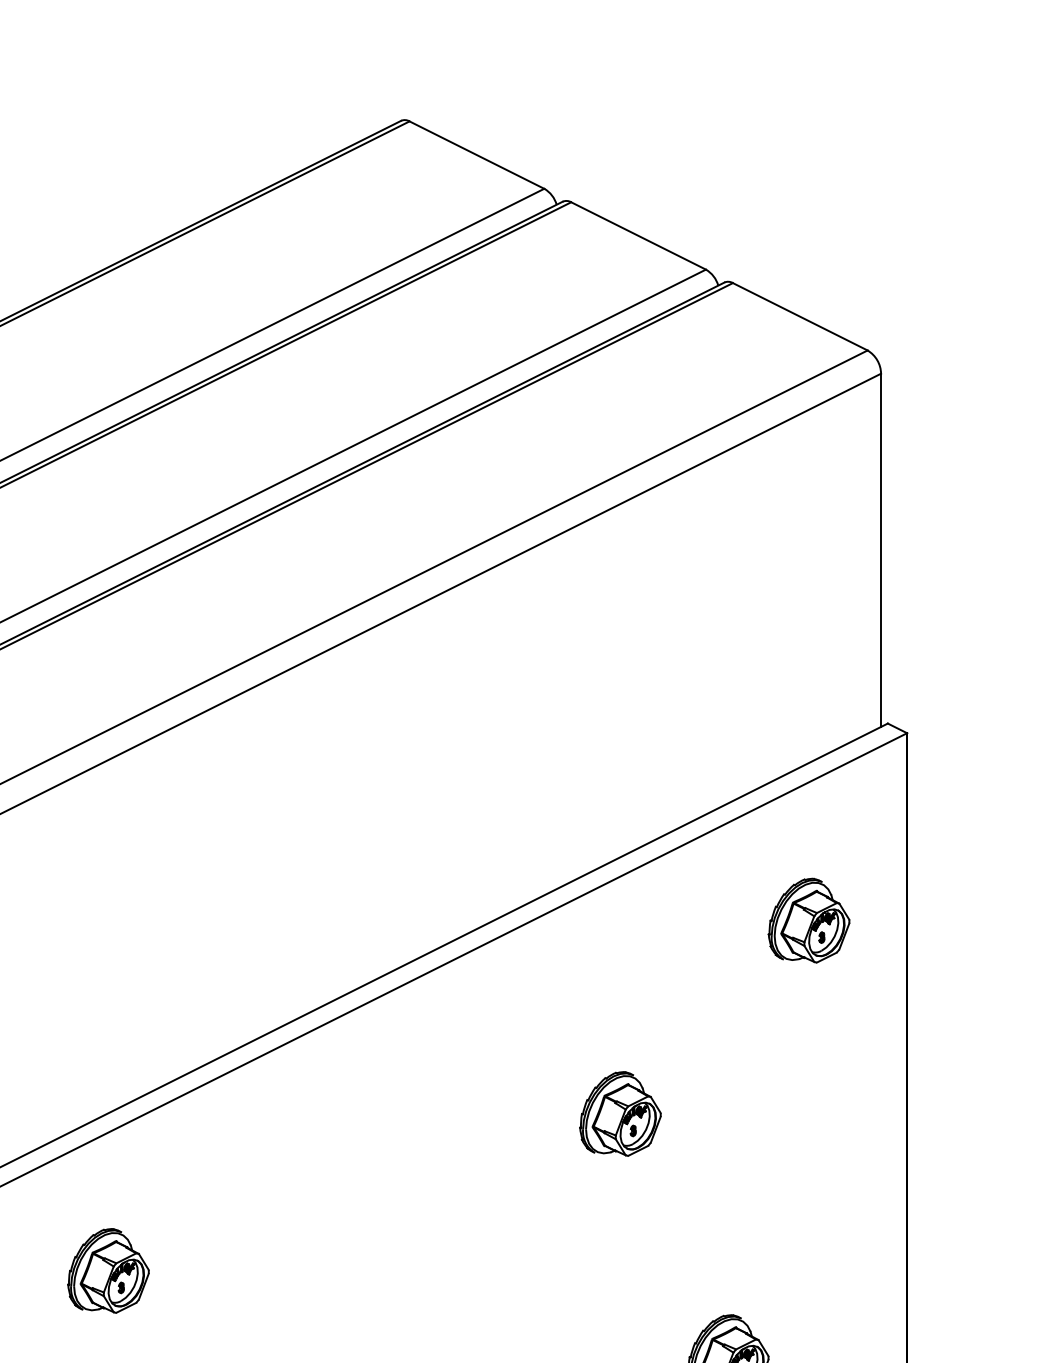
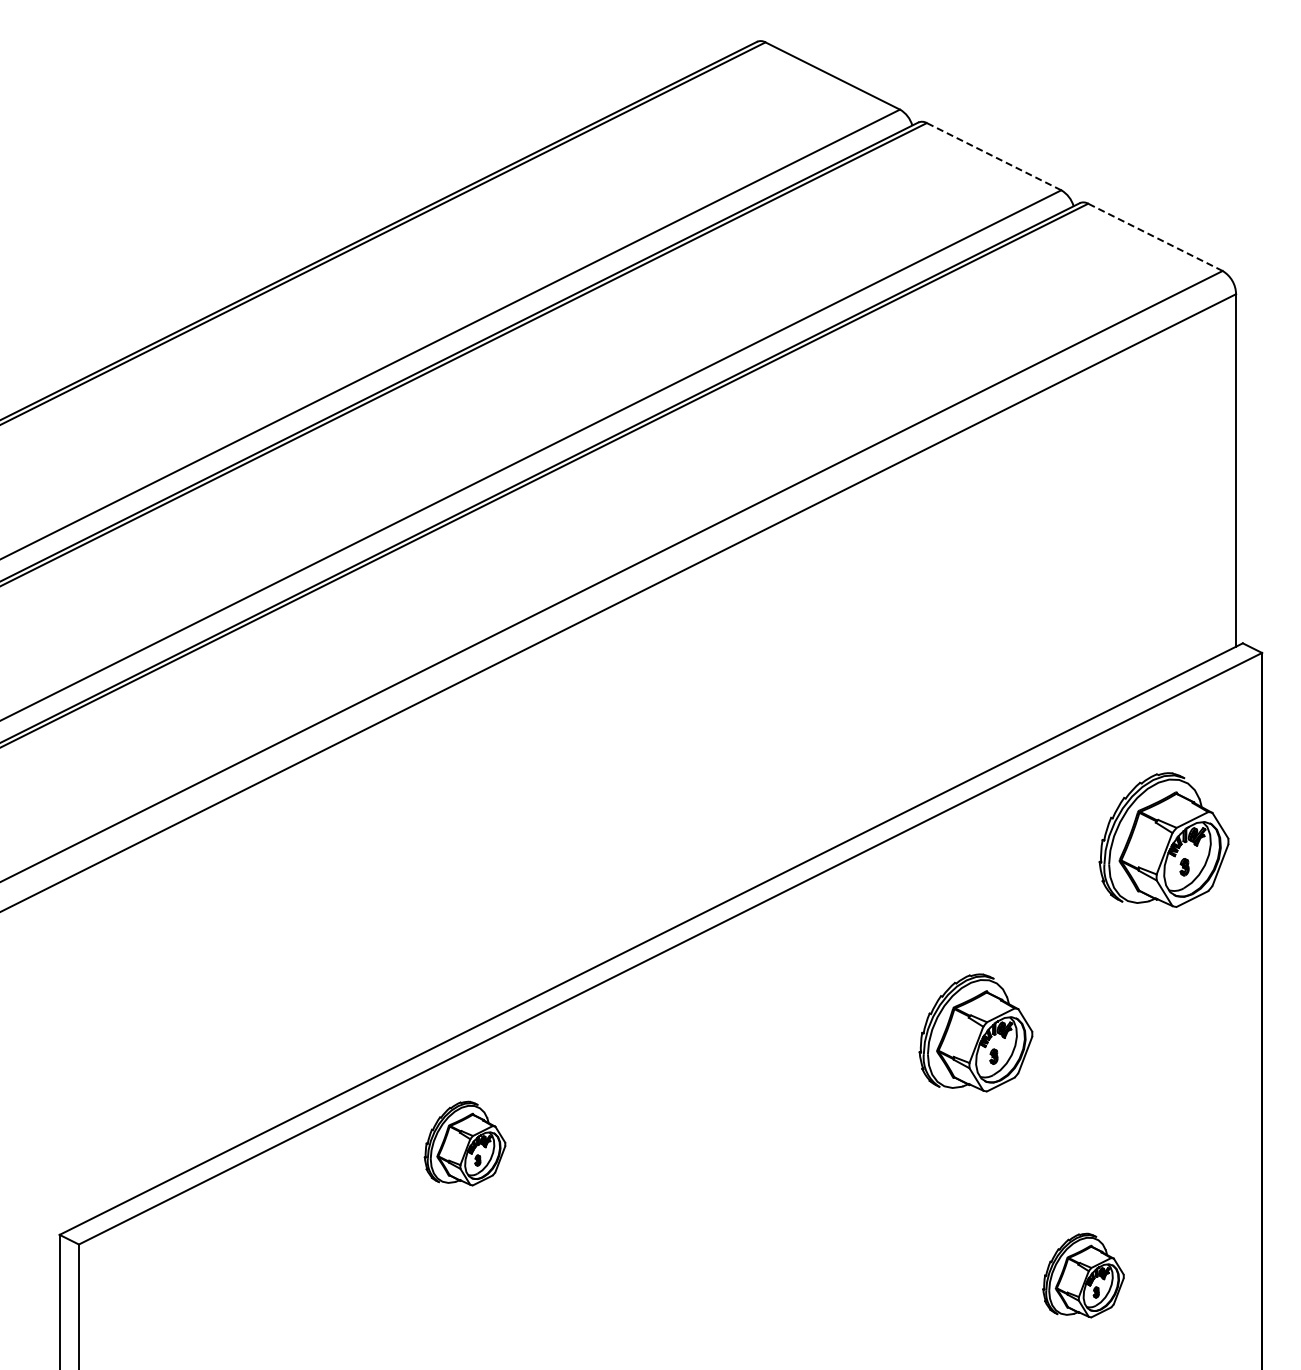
line: (637, 235) -> (993, 156), solid -> dashed
line: (800, 316) -> (1155, 237), solid -> dashed
part: (809, 920) -> (1164, 839), size x1.6
part: (619, 1113) -> (975, 1032), size x1.4
part: (107, 1270) -> (464, 1143), moved

